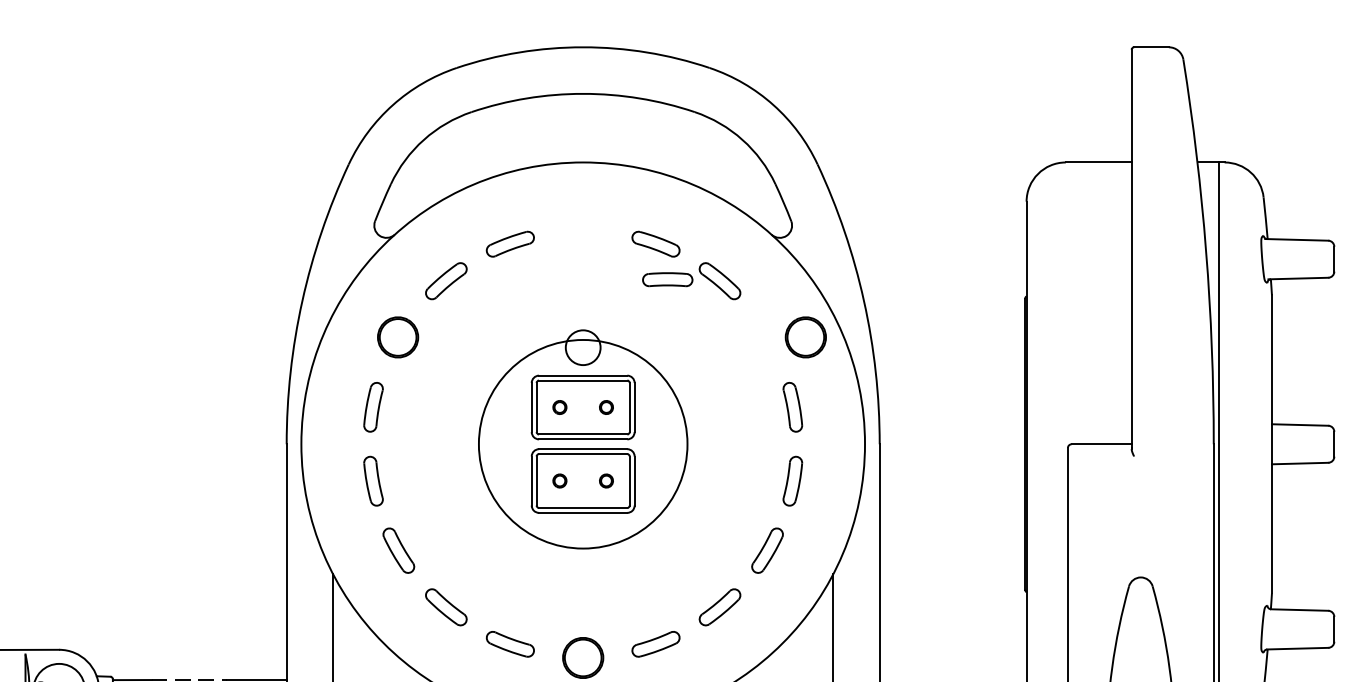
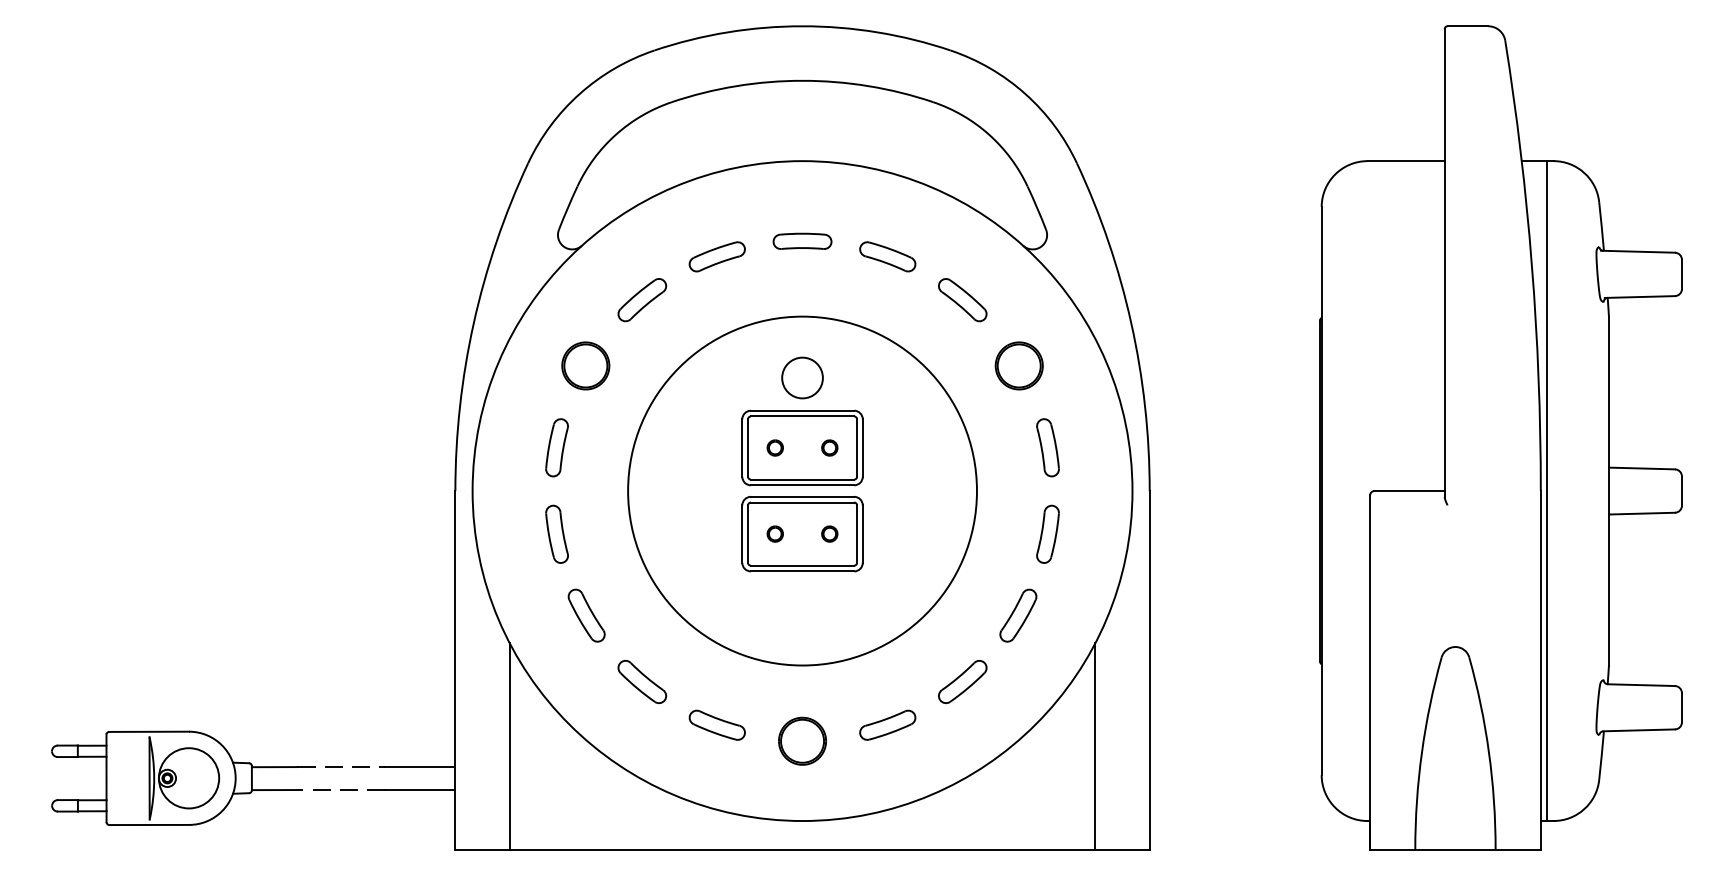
part: (667, 278) -> (802, 240), moved
part: (805, 337) -> (1018, 365), moved
circle: (583, 443) -> (802, 490), size x1.43

